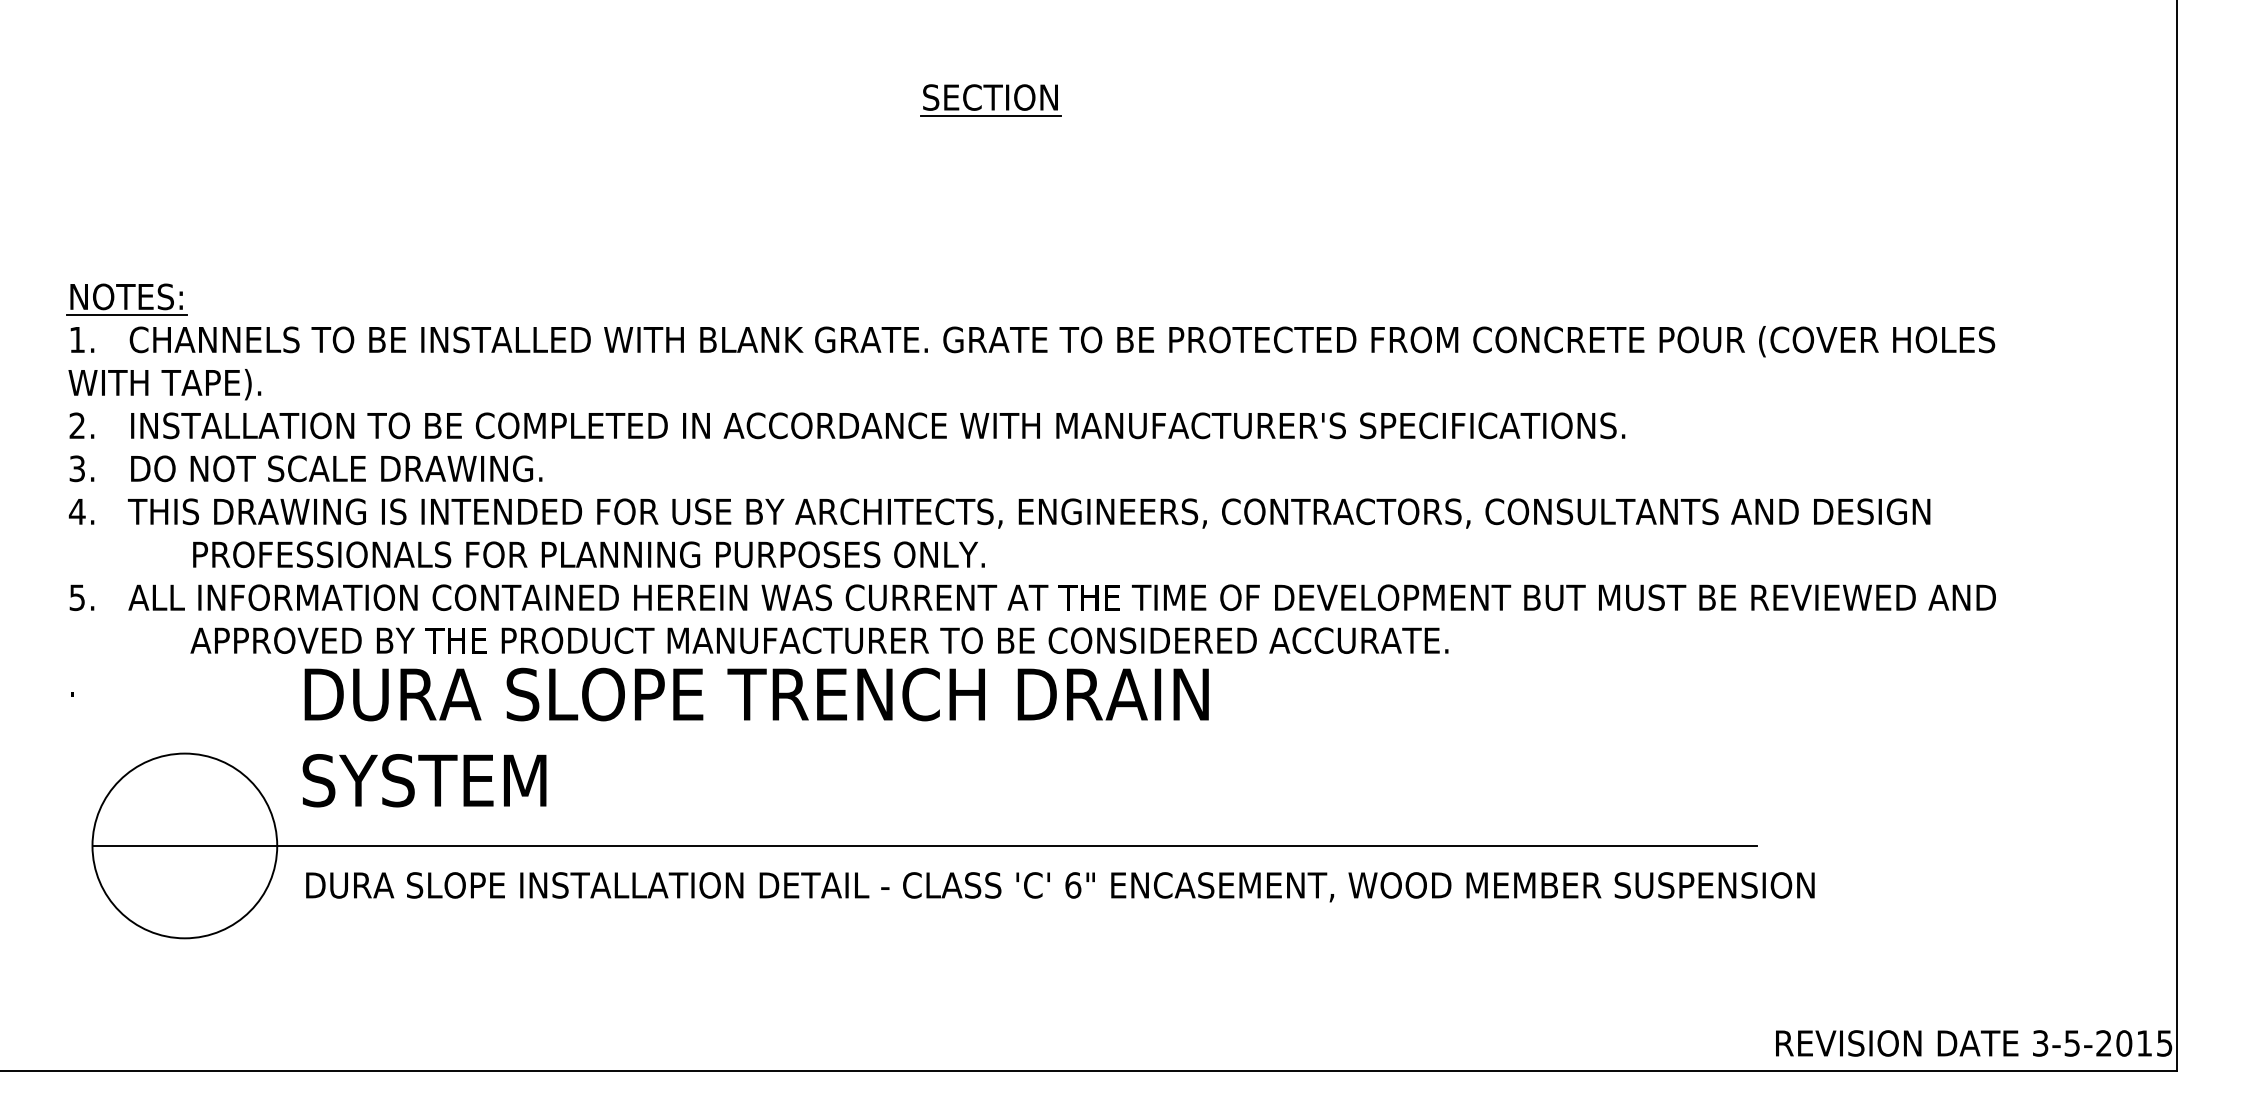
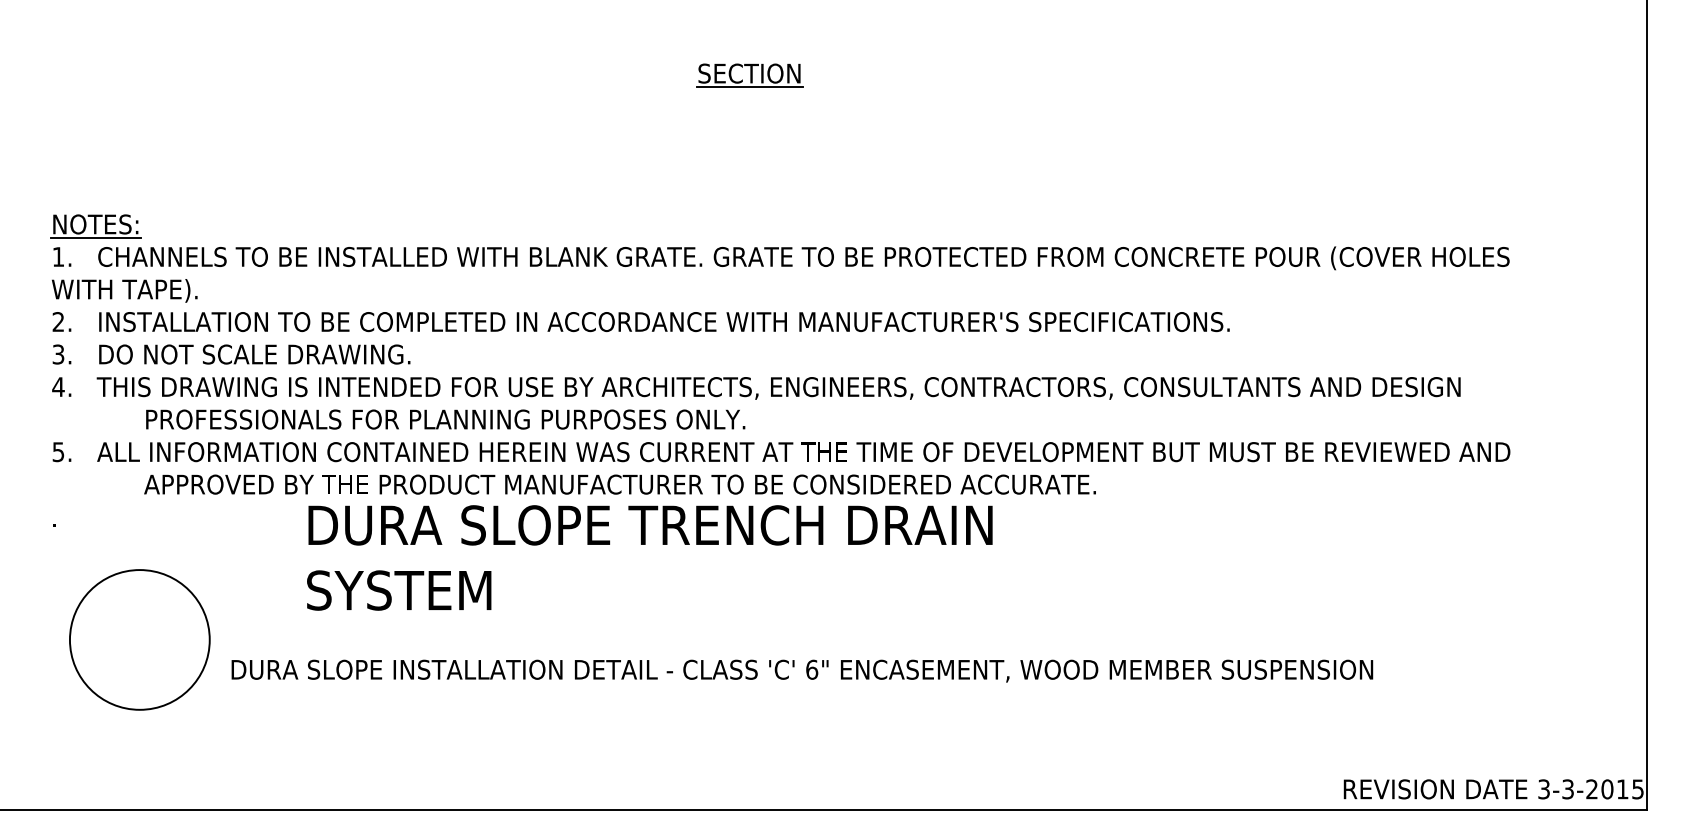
text: (755, 737) -> (649, 557), moved
line: (924, 845) -> (699, 639), removed
text: (2072, 1043) -> (1568, 789), 3-5-2015 -> 3-3-2015

